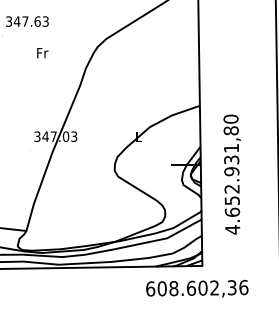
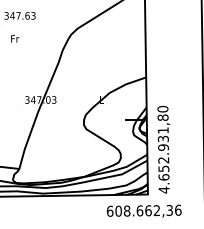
text: (43, 52) -> (15, 38), moved
text: (231, 174) -> (163, 149), moved
text: (203, 287) -> (148, 210), 608.602,36 -> 608.662,36

